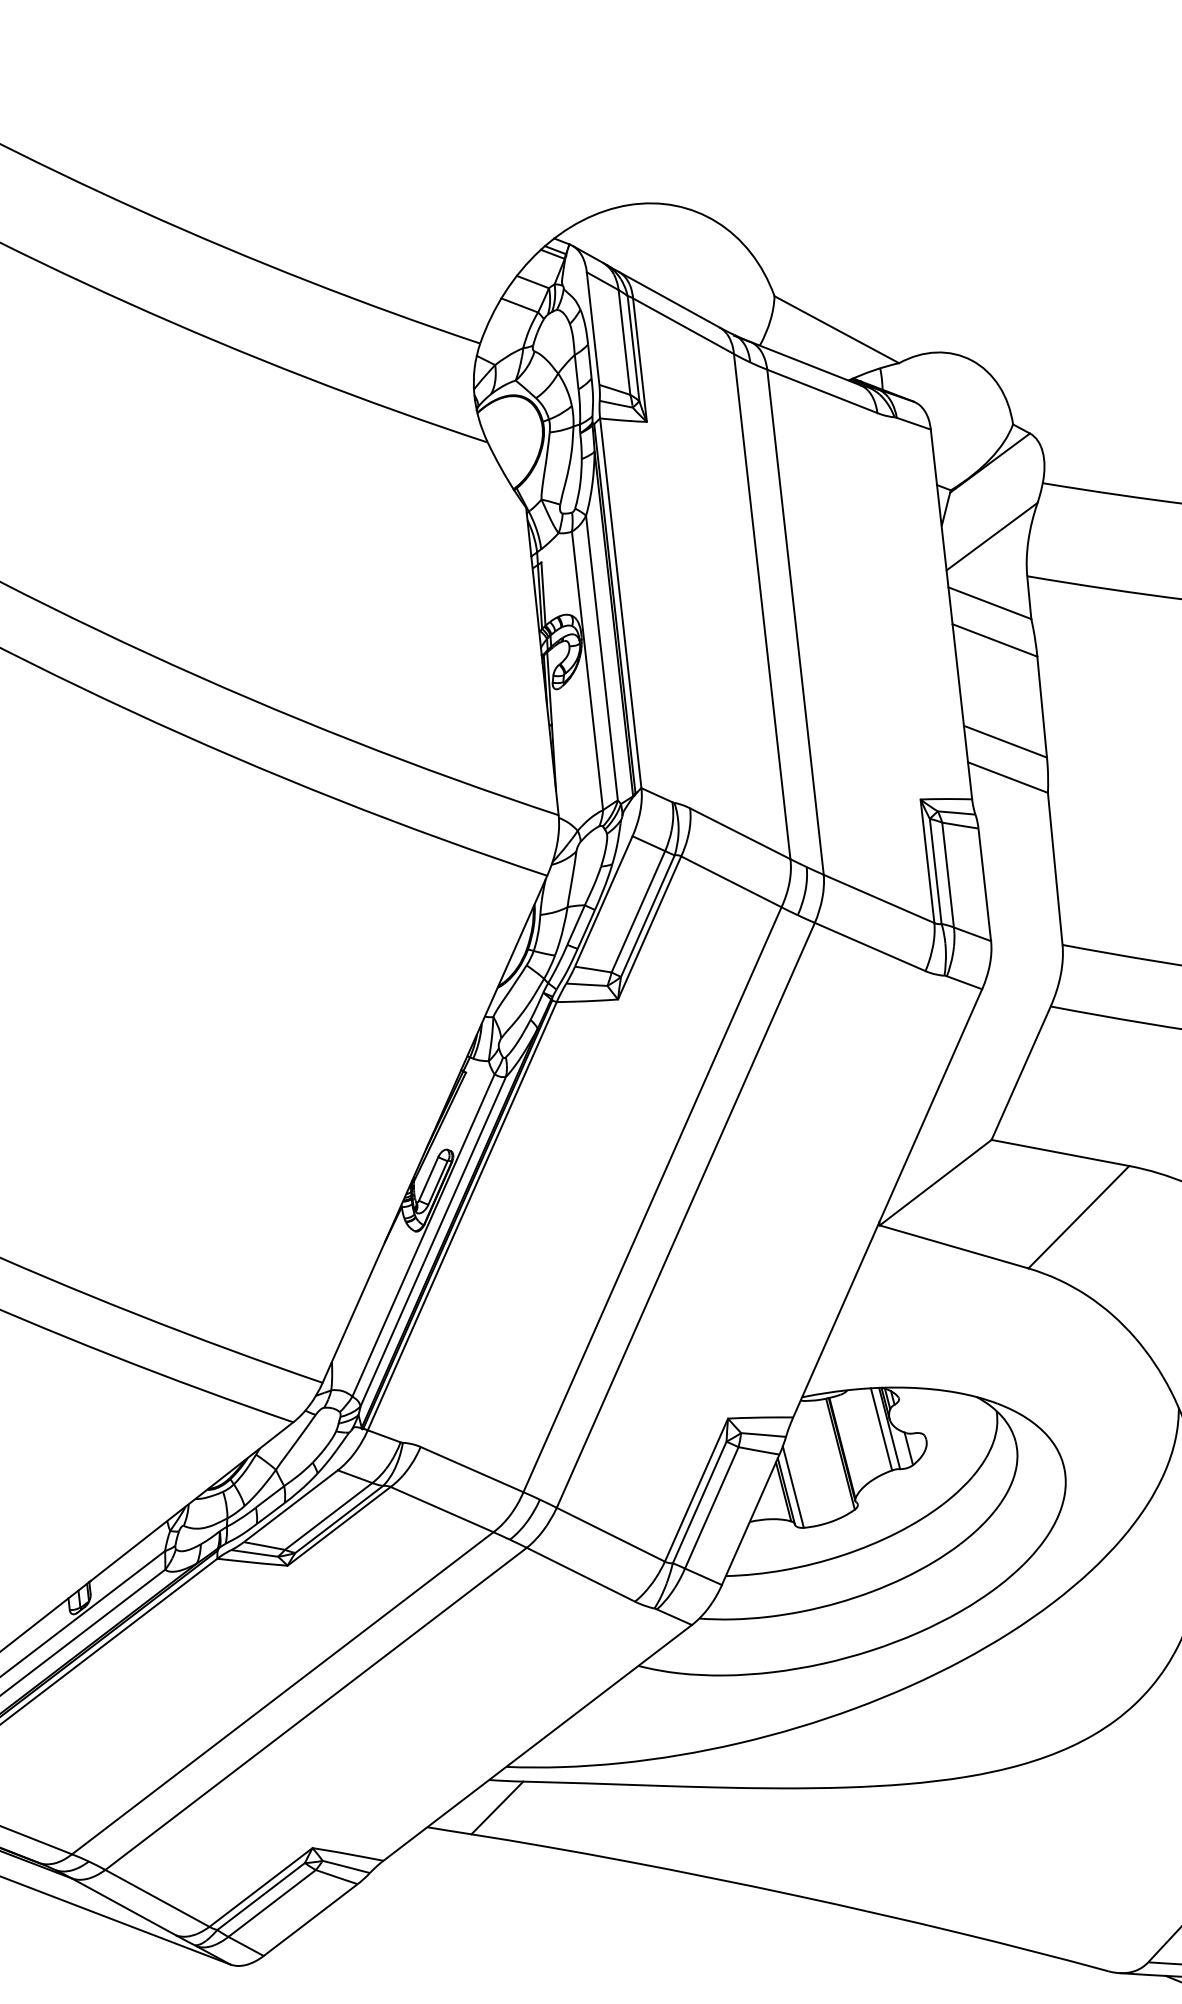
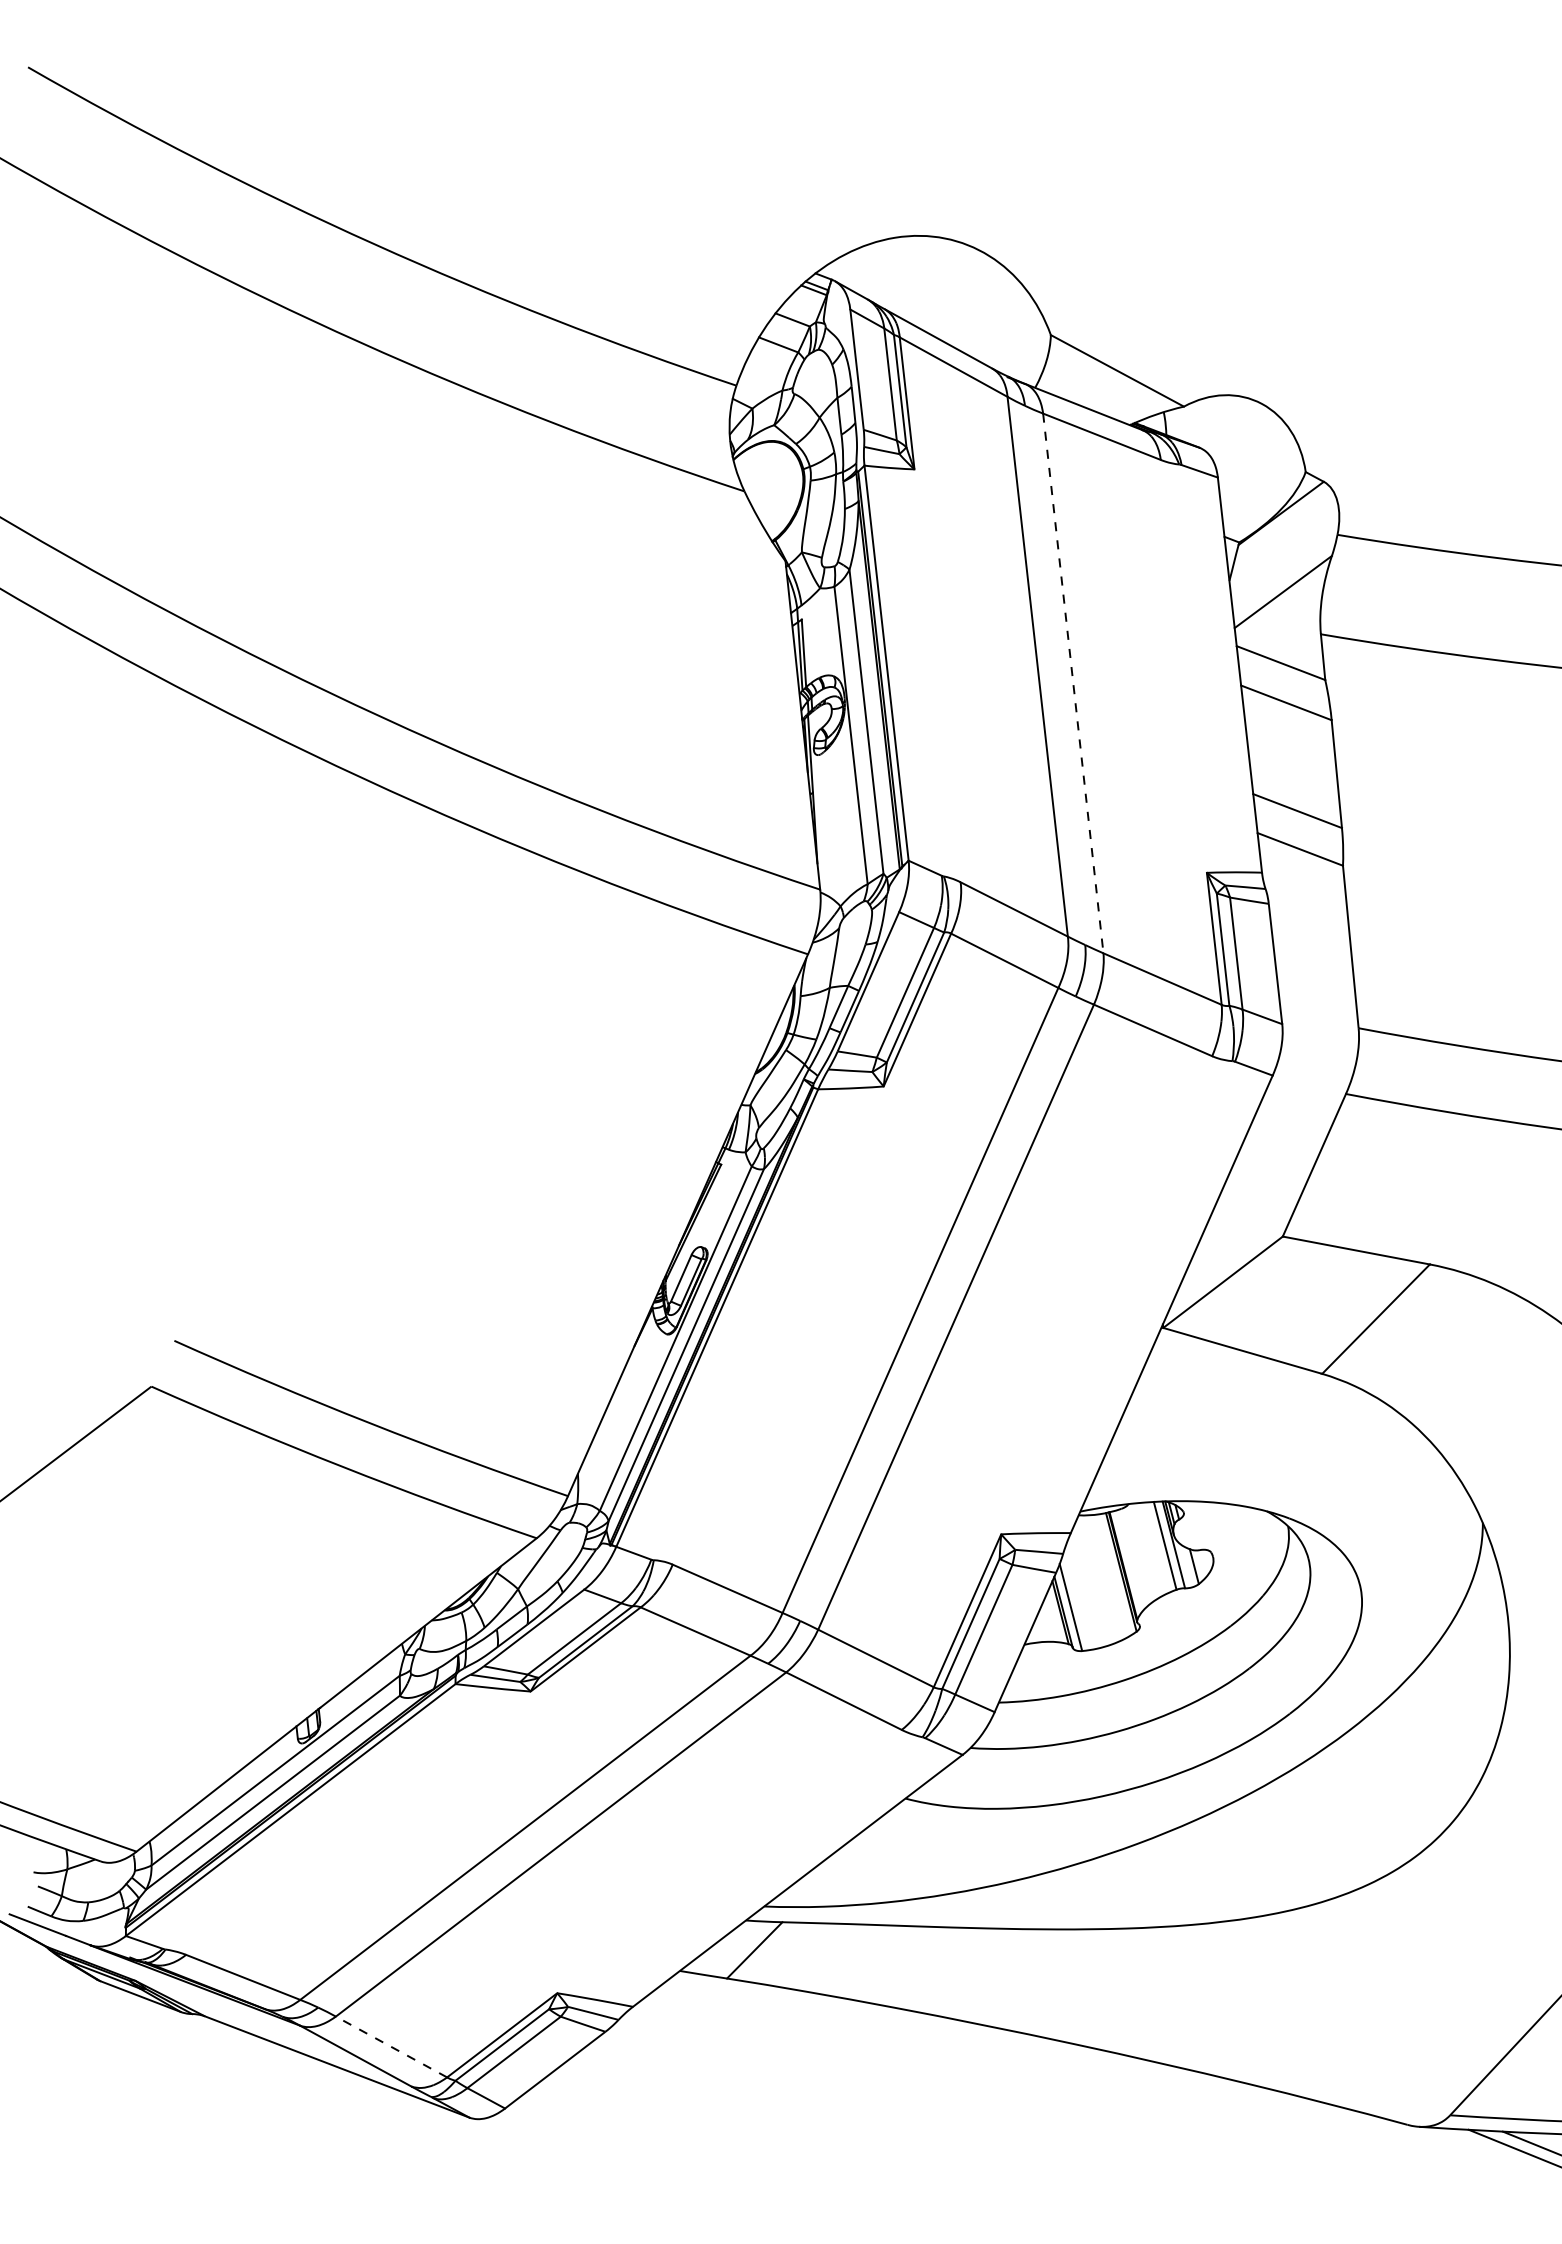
line: (795, 622) -> (1073, 683), solid -> dashed
line: (157, 1897) -> (391, 2046), solid -> dashed

